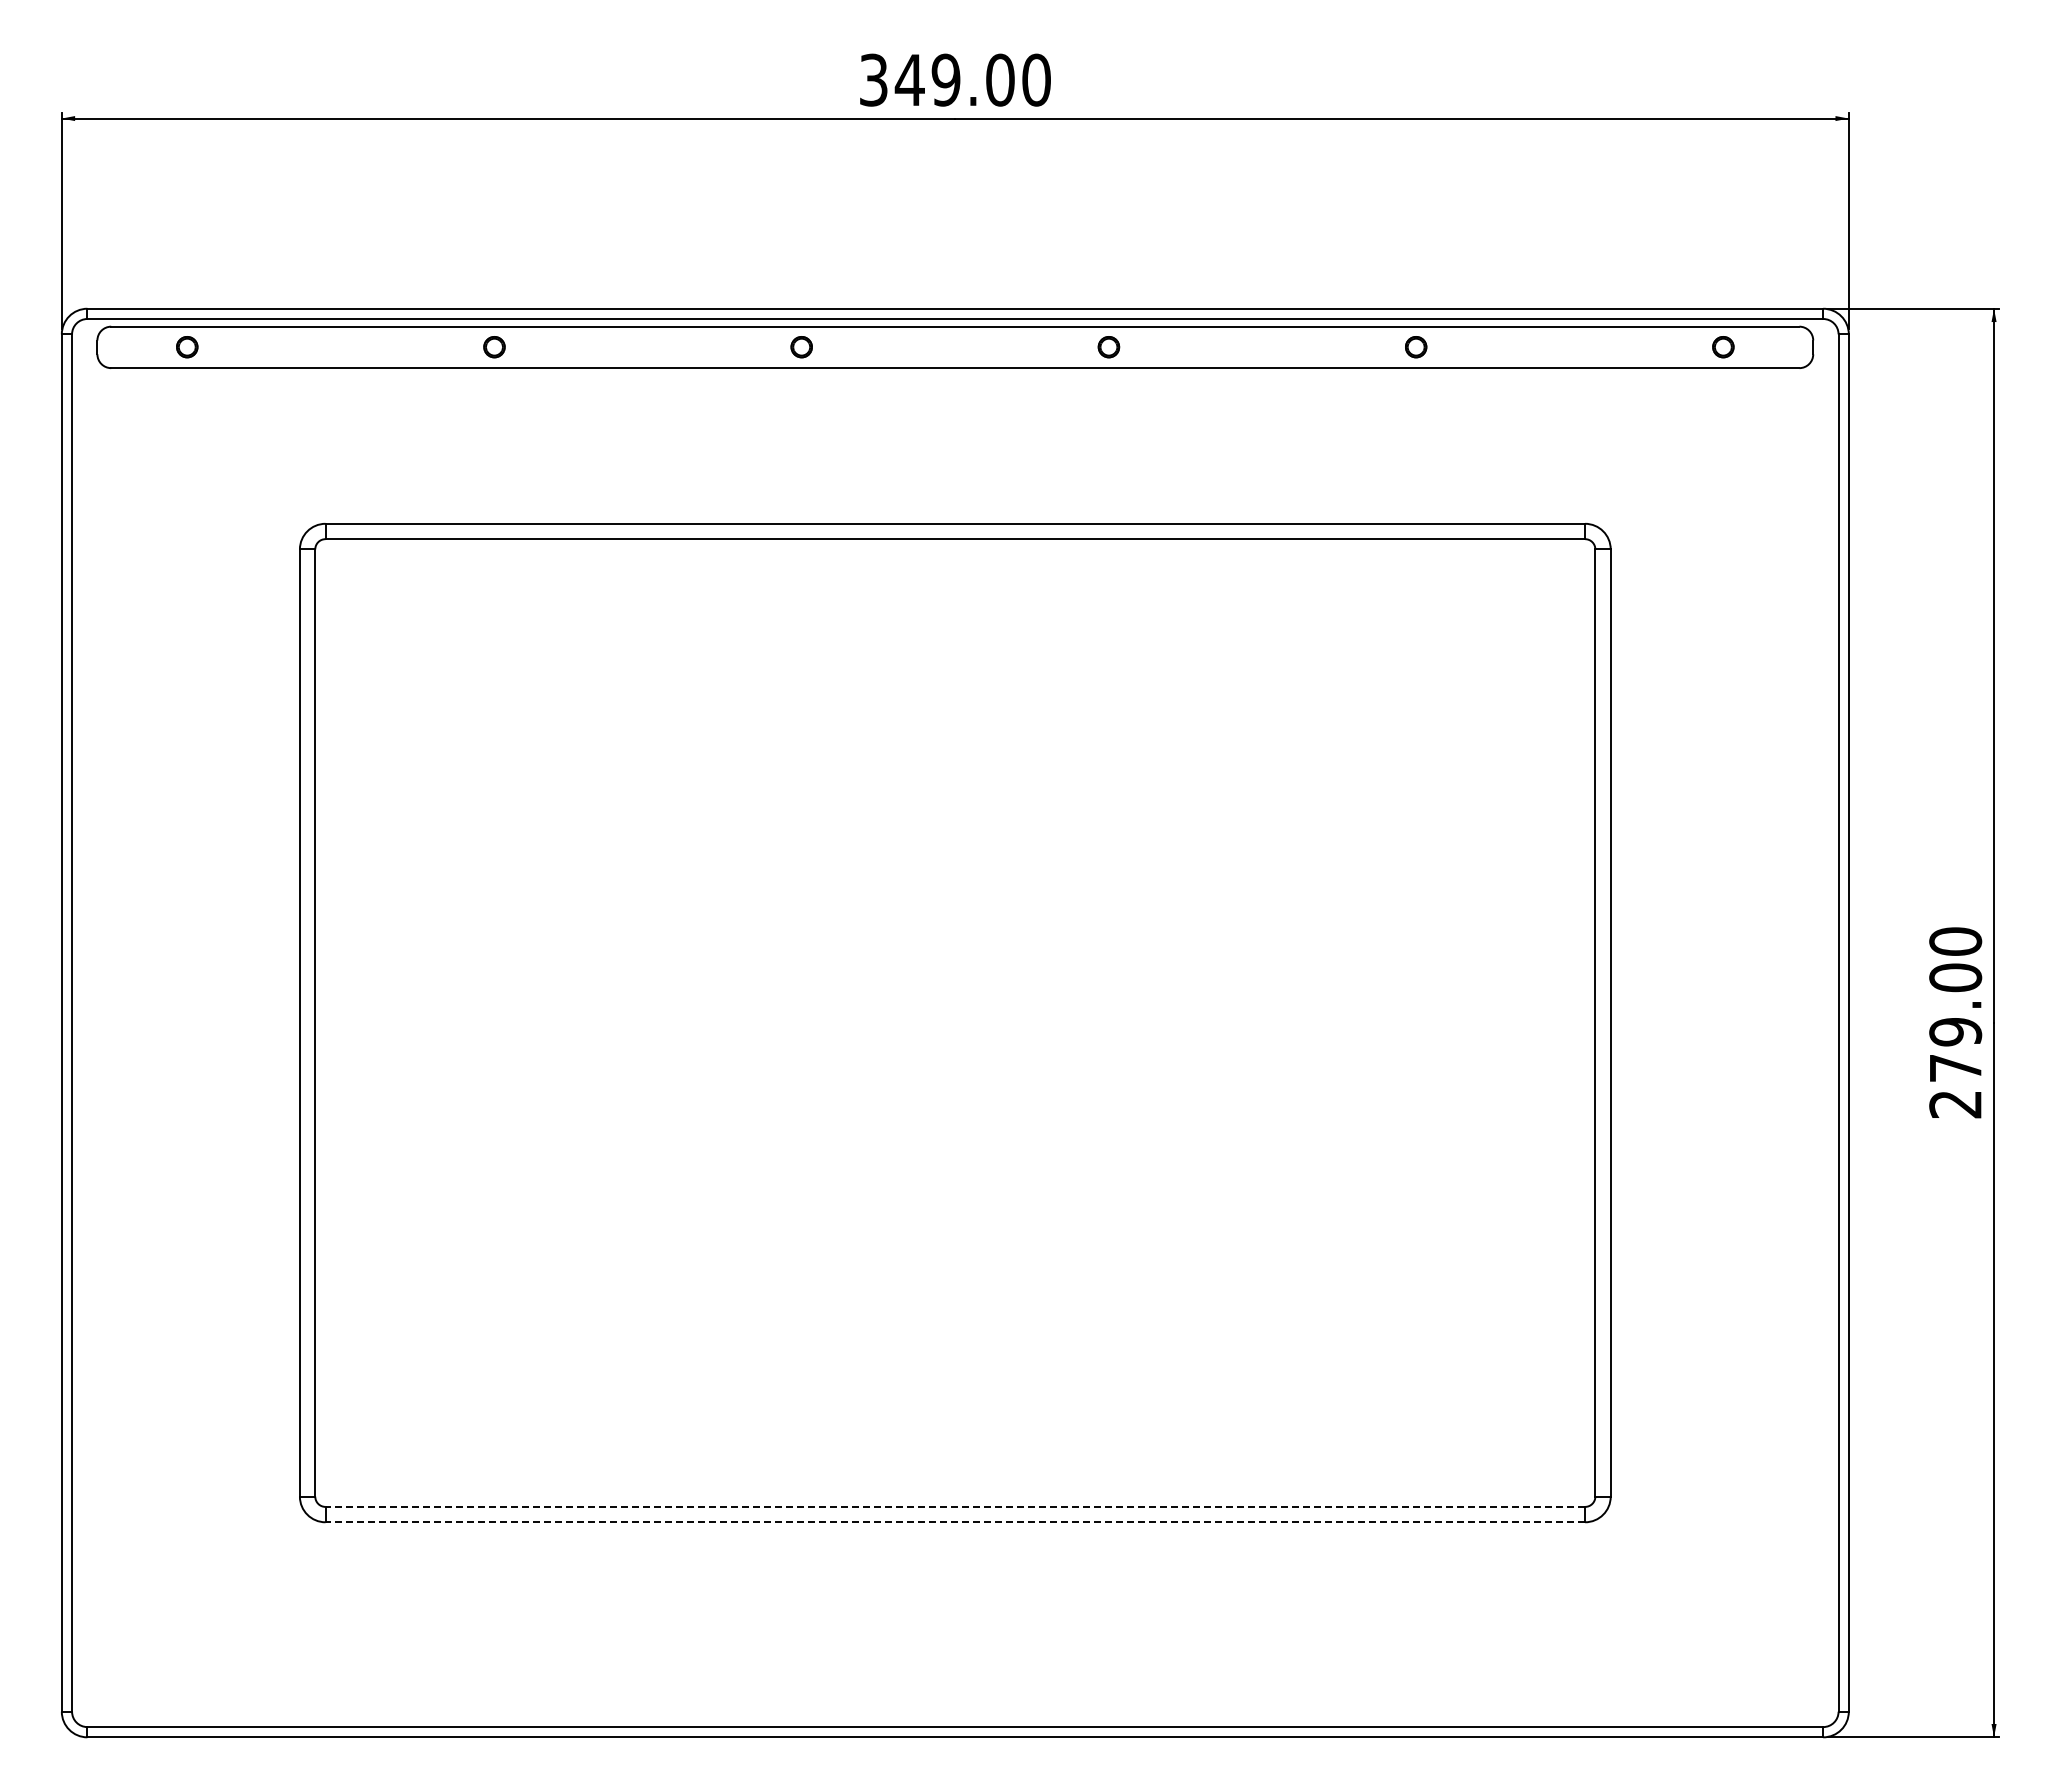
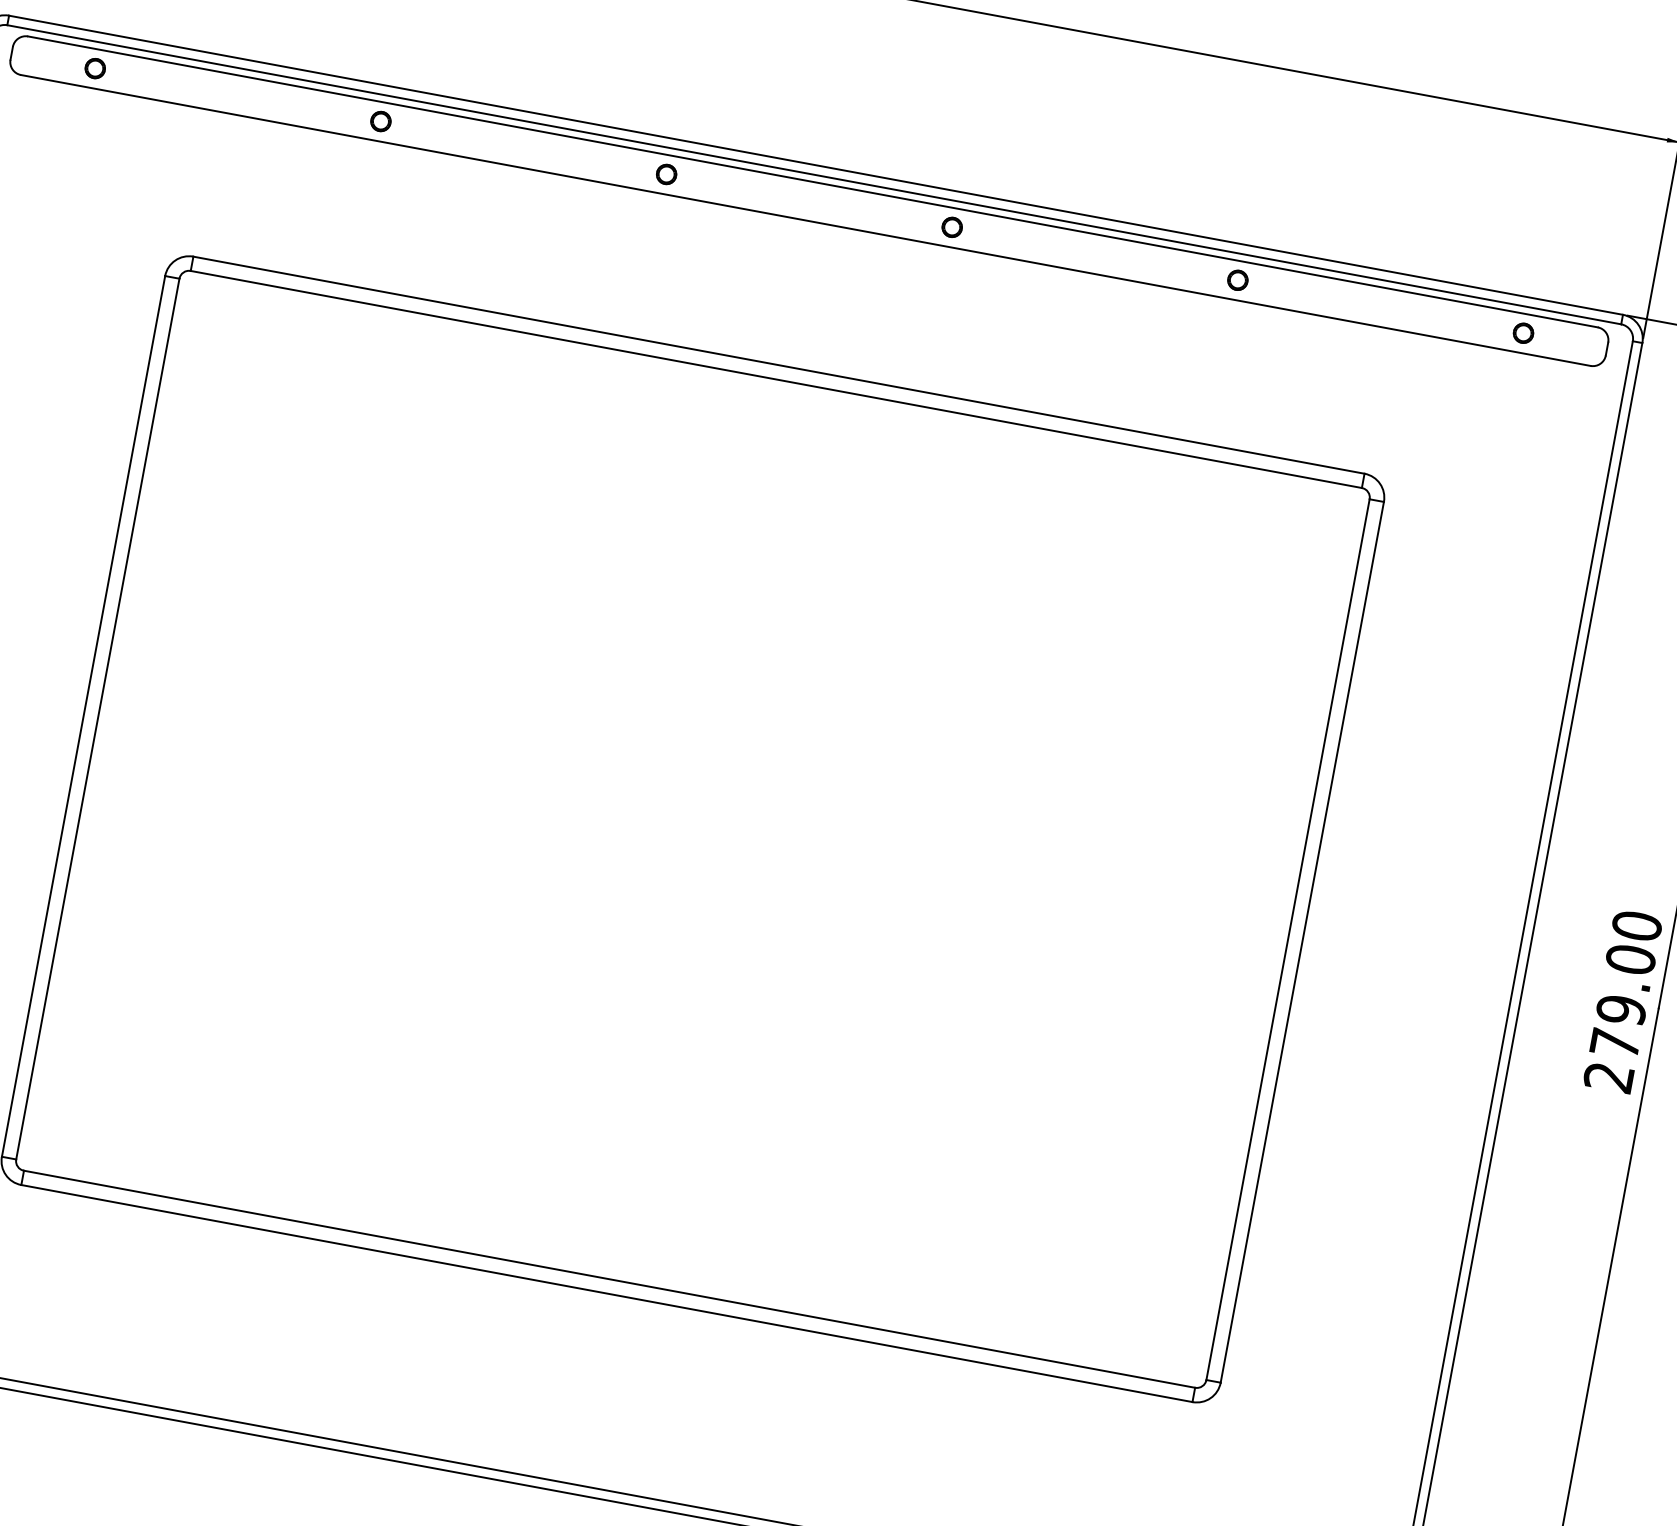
line: (955, 1506) -> (609, 1278), dashed -> solid
line: (955, 1522) -> (607, 1293), dashed -> solid

